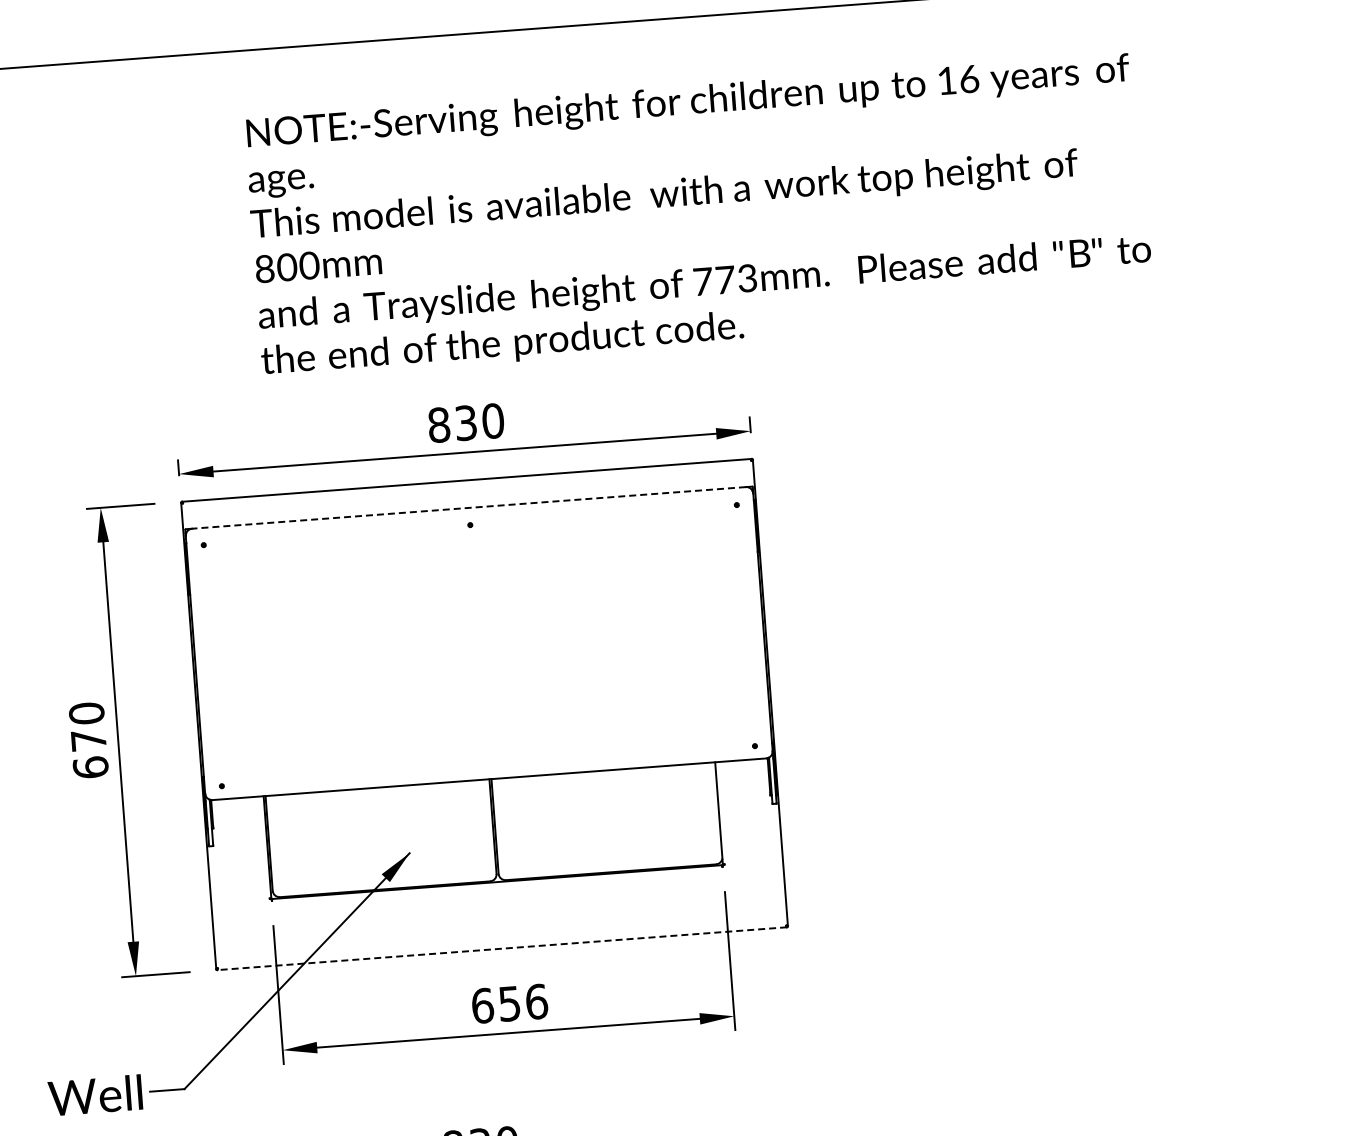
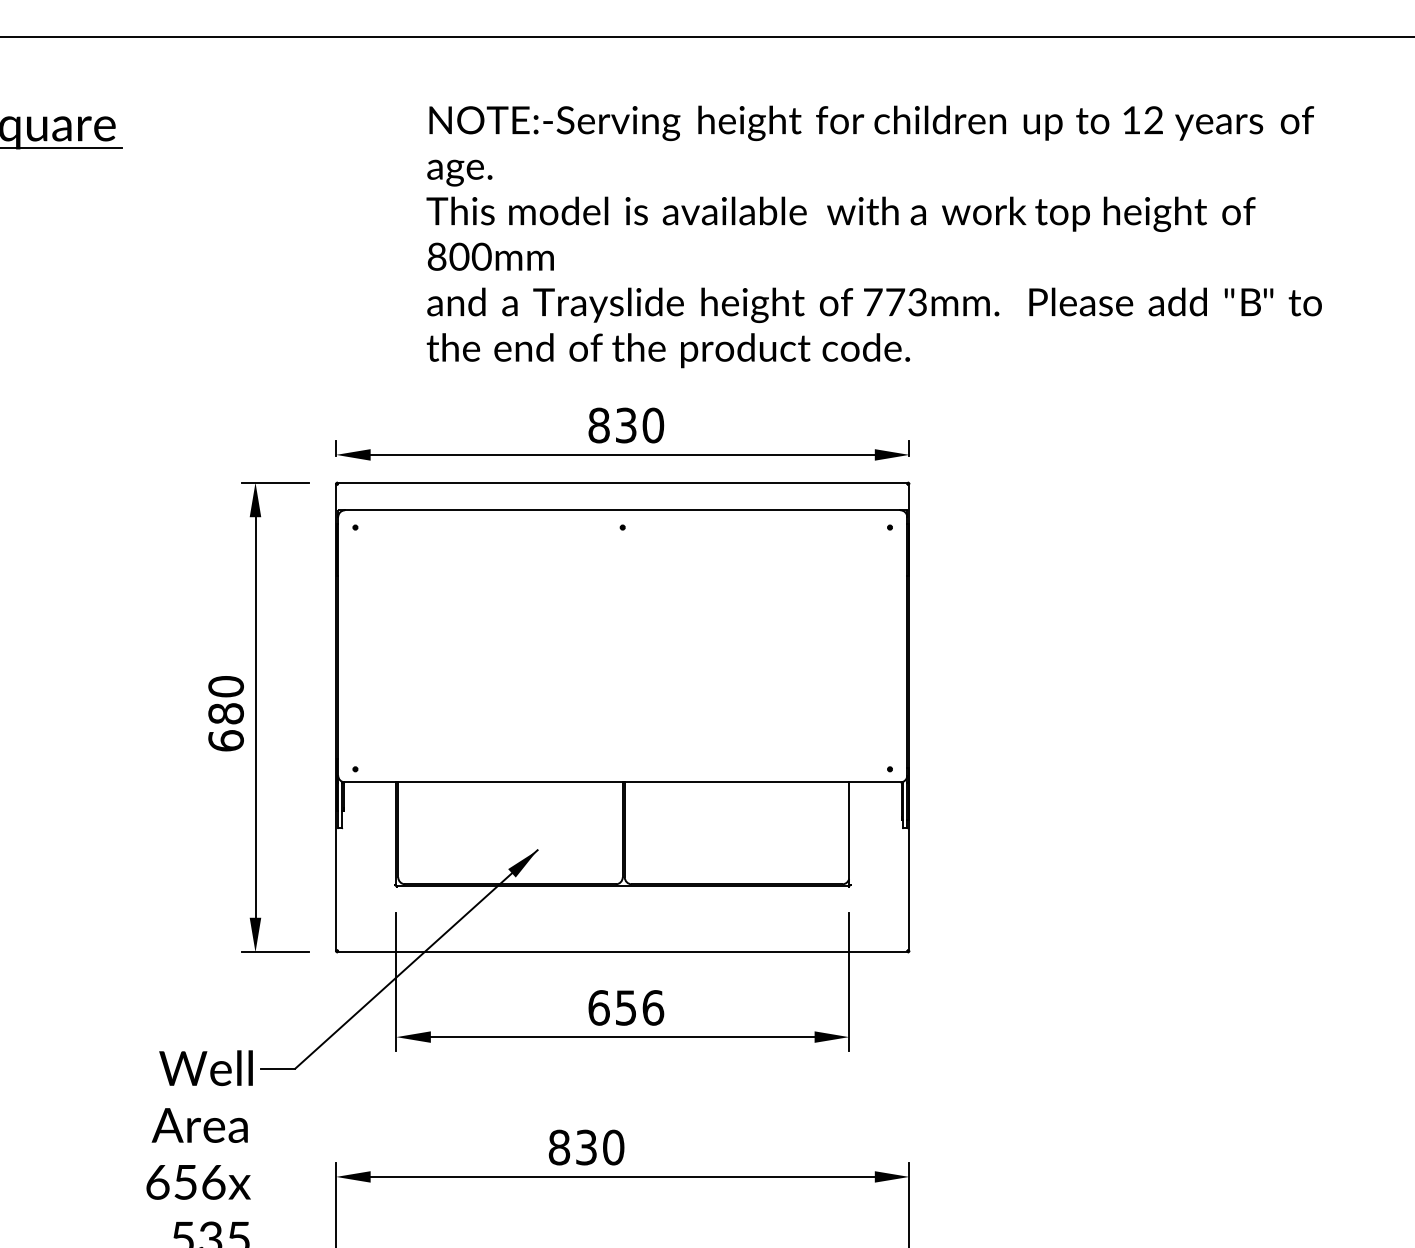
text: (969, 79) -> (1153, 120), 16 -> 12
line: (468, 508) -> (622, 510), dashed -> solid
text: (88, 740) -> (225, 713), 670 -> 680
line: (501, 948) -> (622, 952), dashed -> solid

